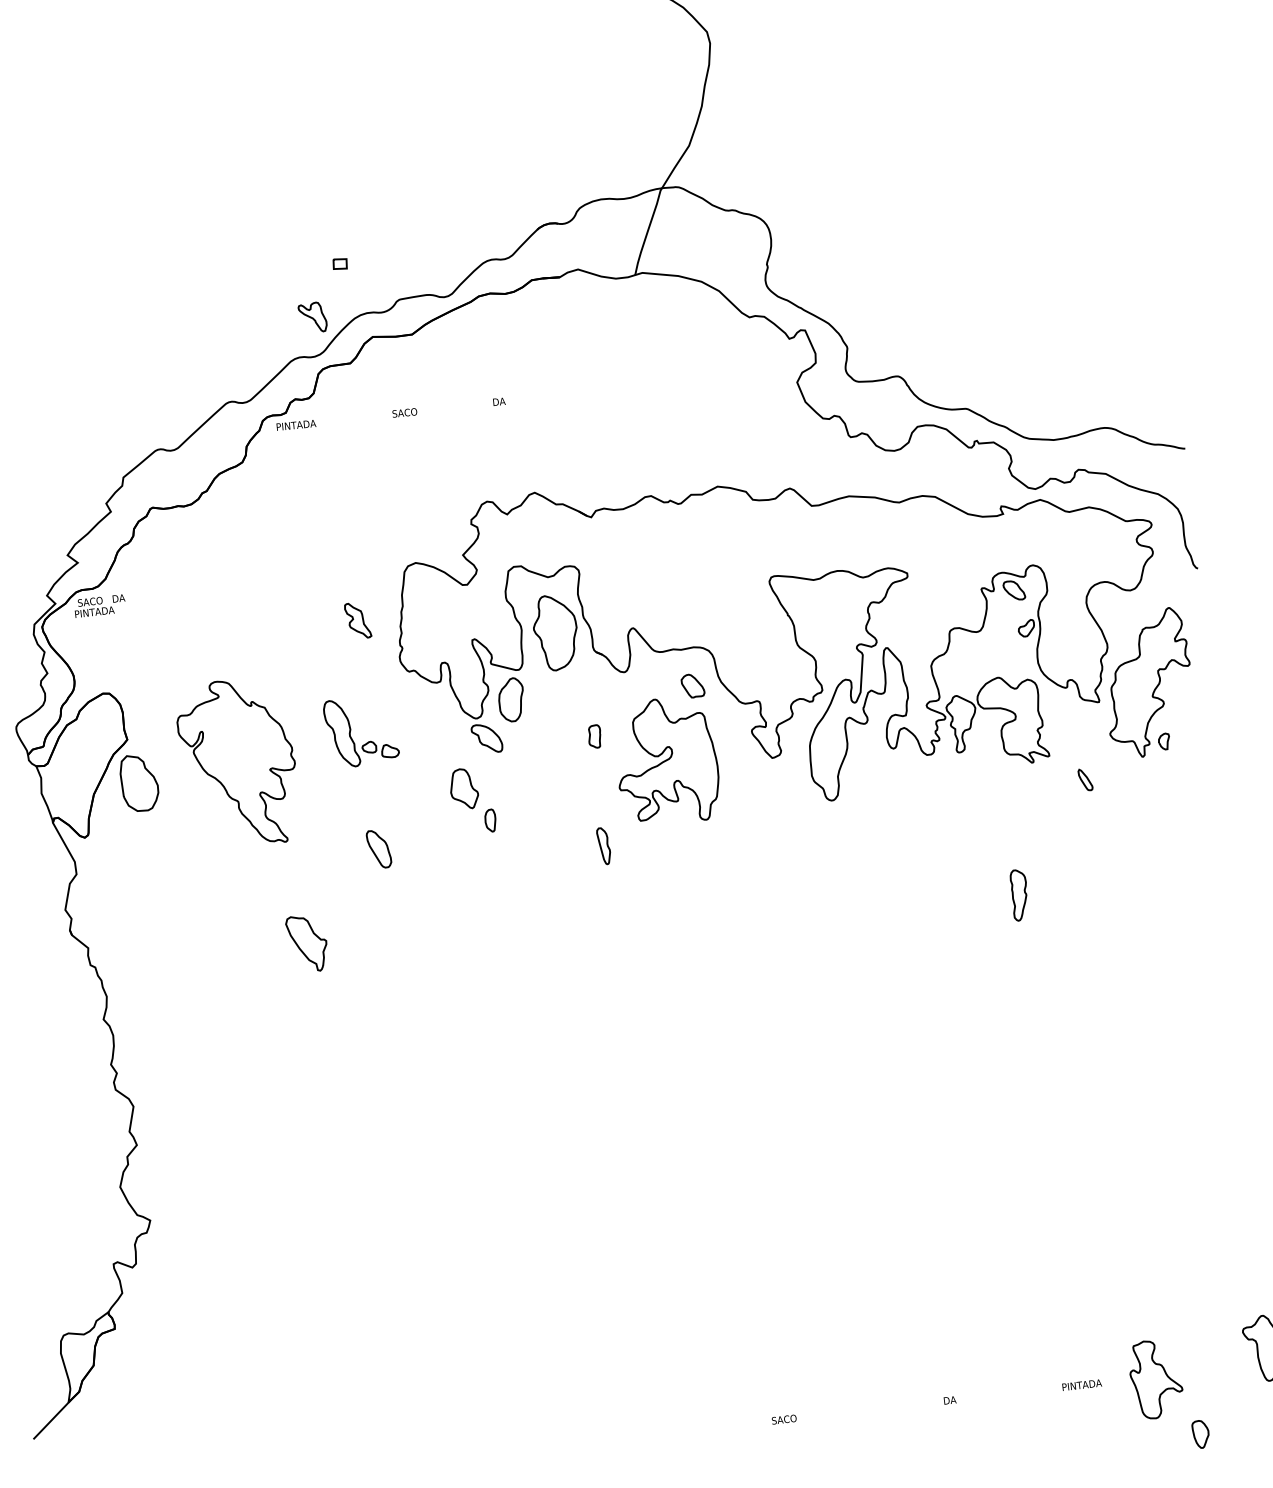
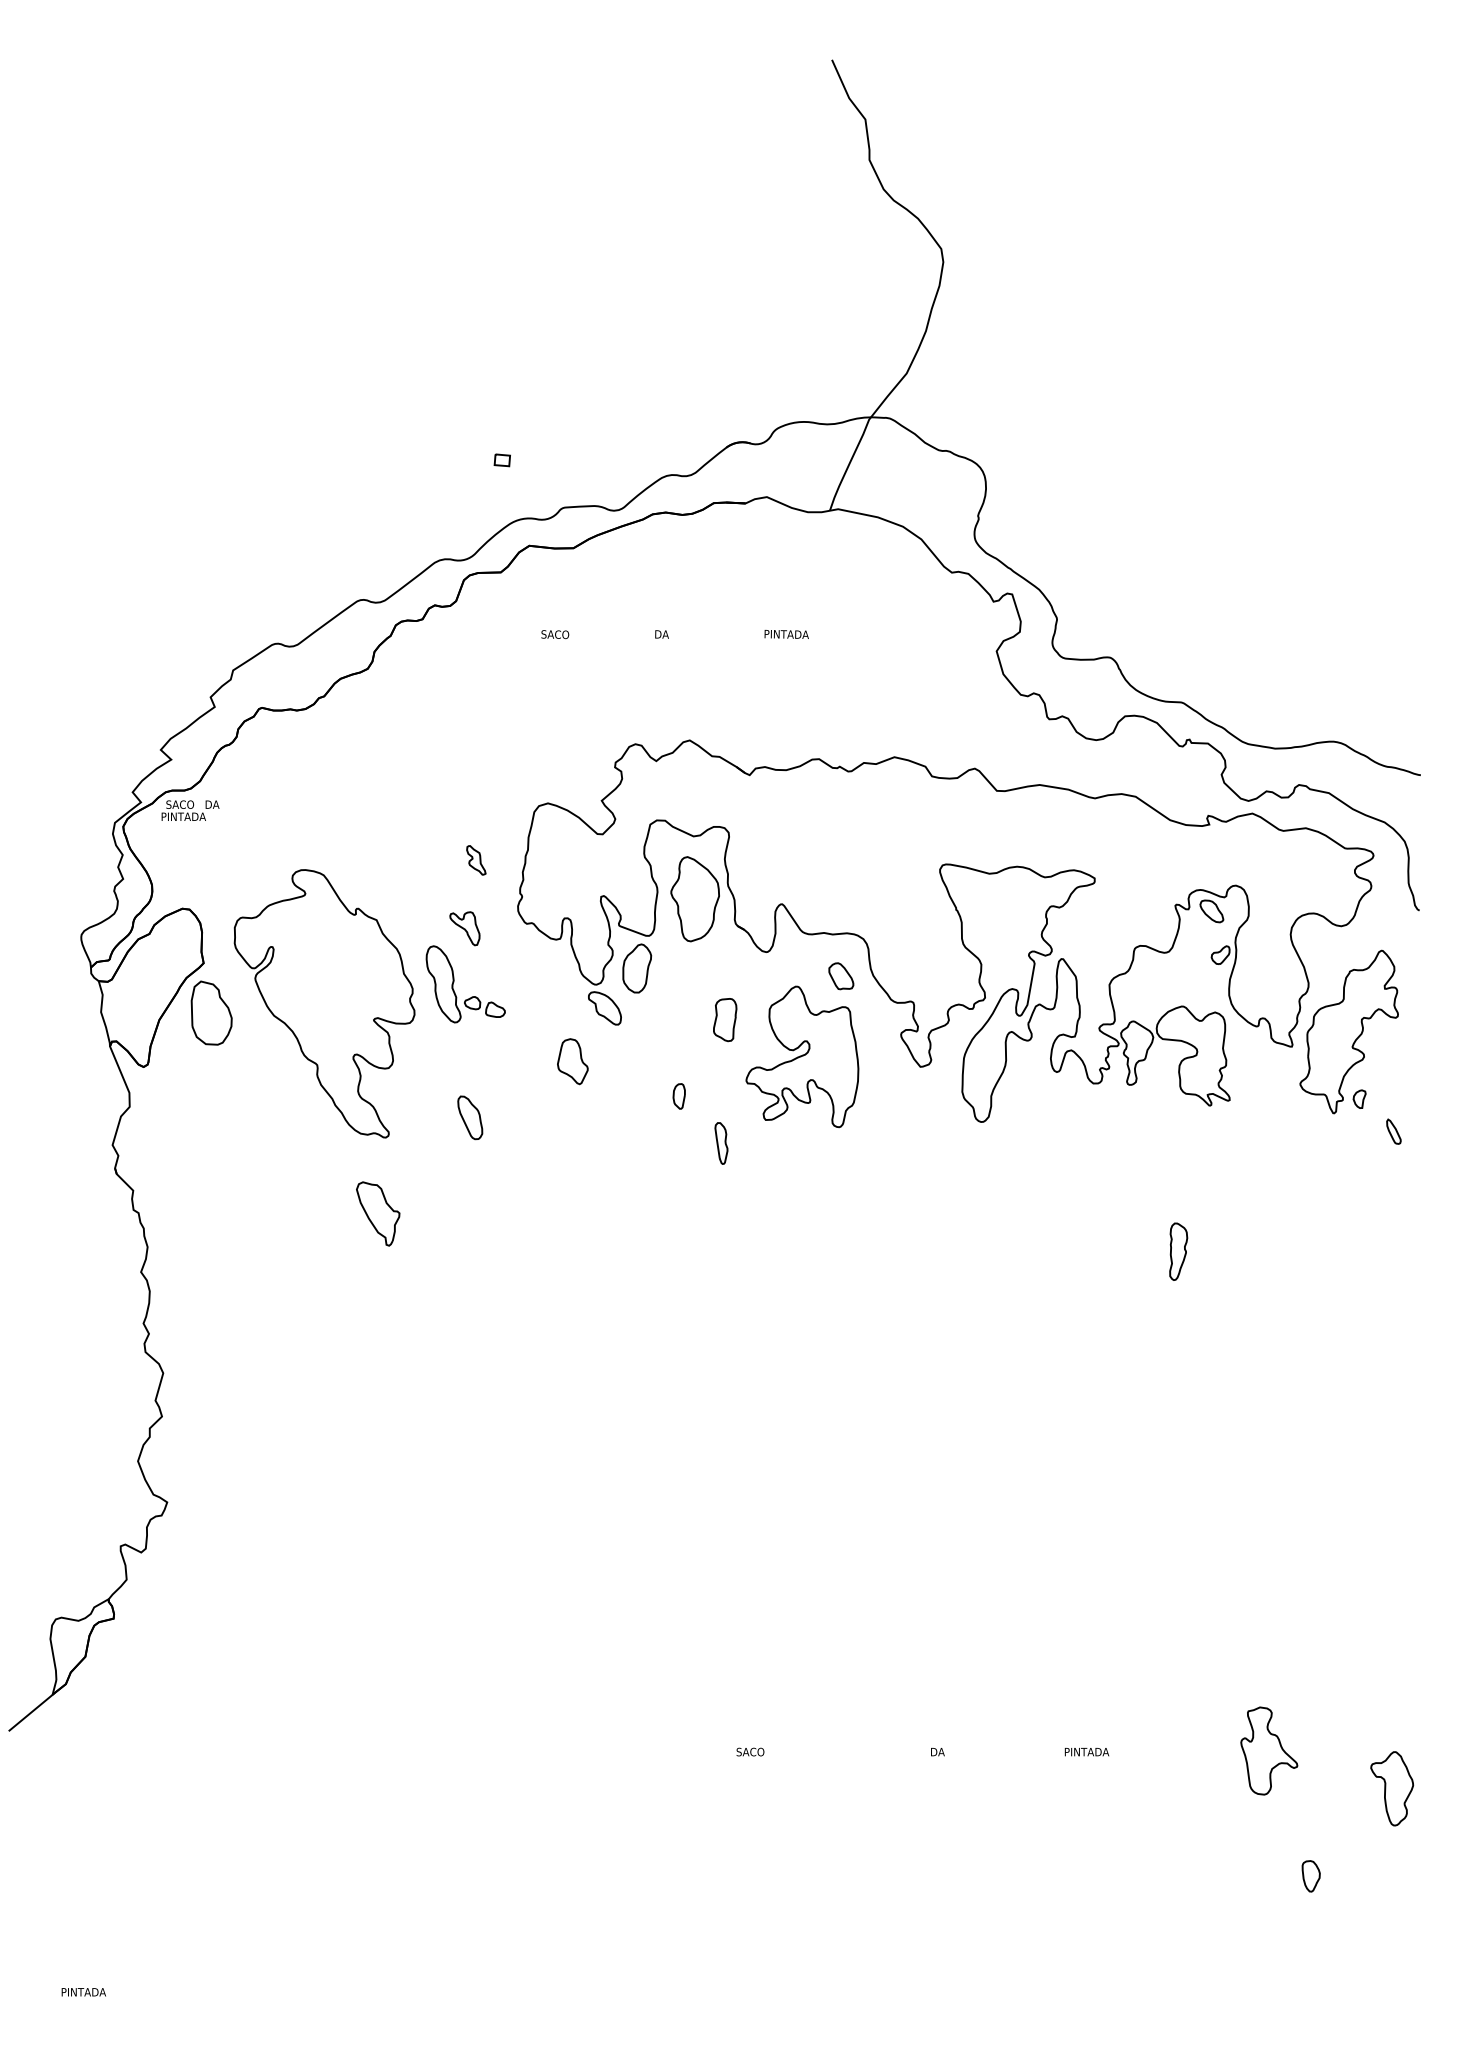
part: (312, 317) -> (464, 928), moved
text: (296, 425) -> (786, 634), moved
part: (358, 620) -> (476, 860), size x0.71
part: (595, 736) -> (725, 1020), size x1.67
part: (238, 762) -> (324, 1003), size x1.43
part: (1085, 779) -> (1393, 1131), moved
part: (489, 820) -> (678, 1096), moved
part: (1156, 1378) -> (1269, 1750), moved
text: (936, 1401) -> (922, 1751), moved

